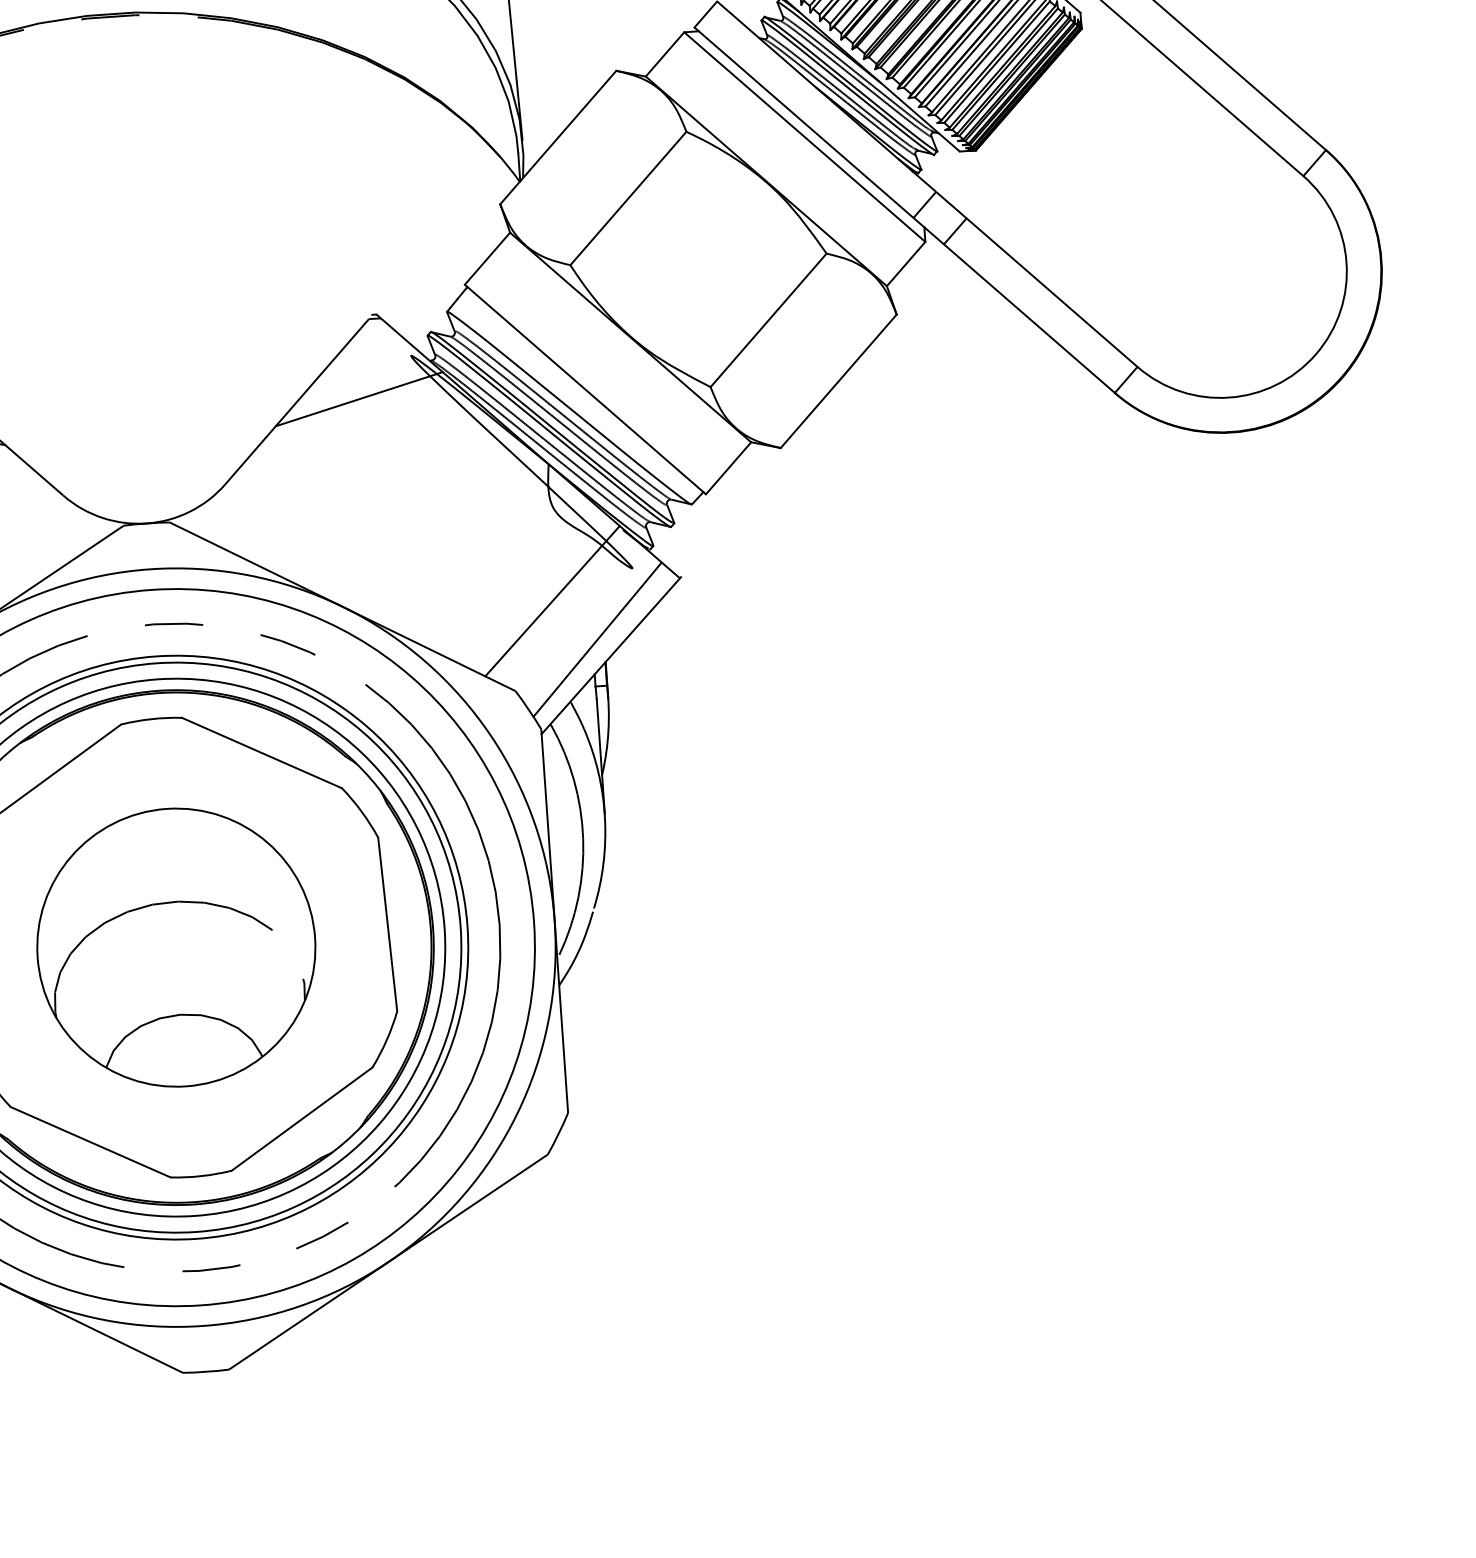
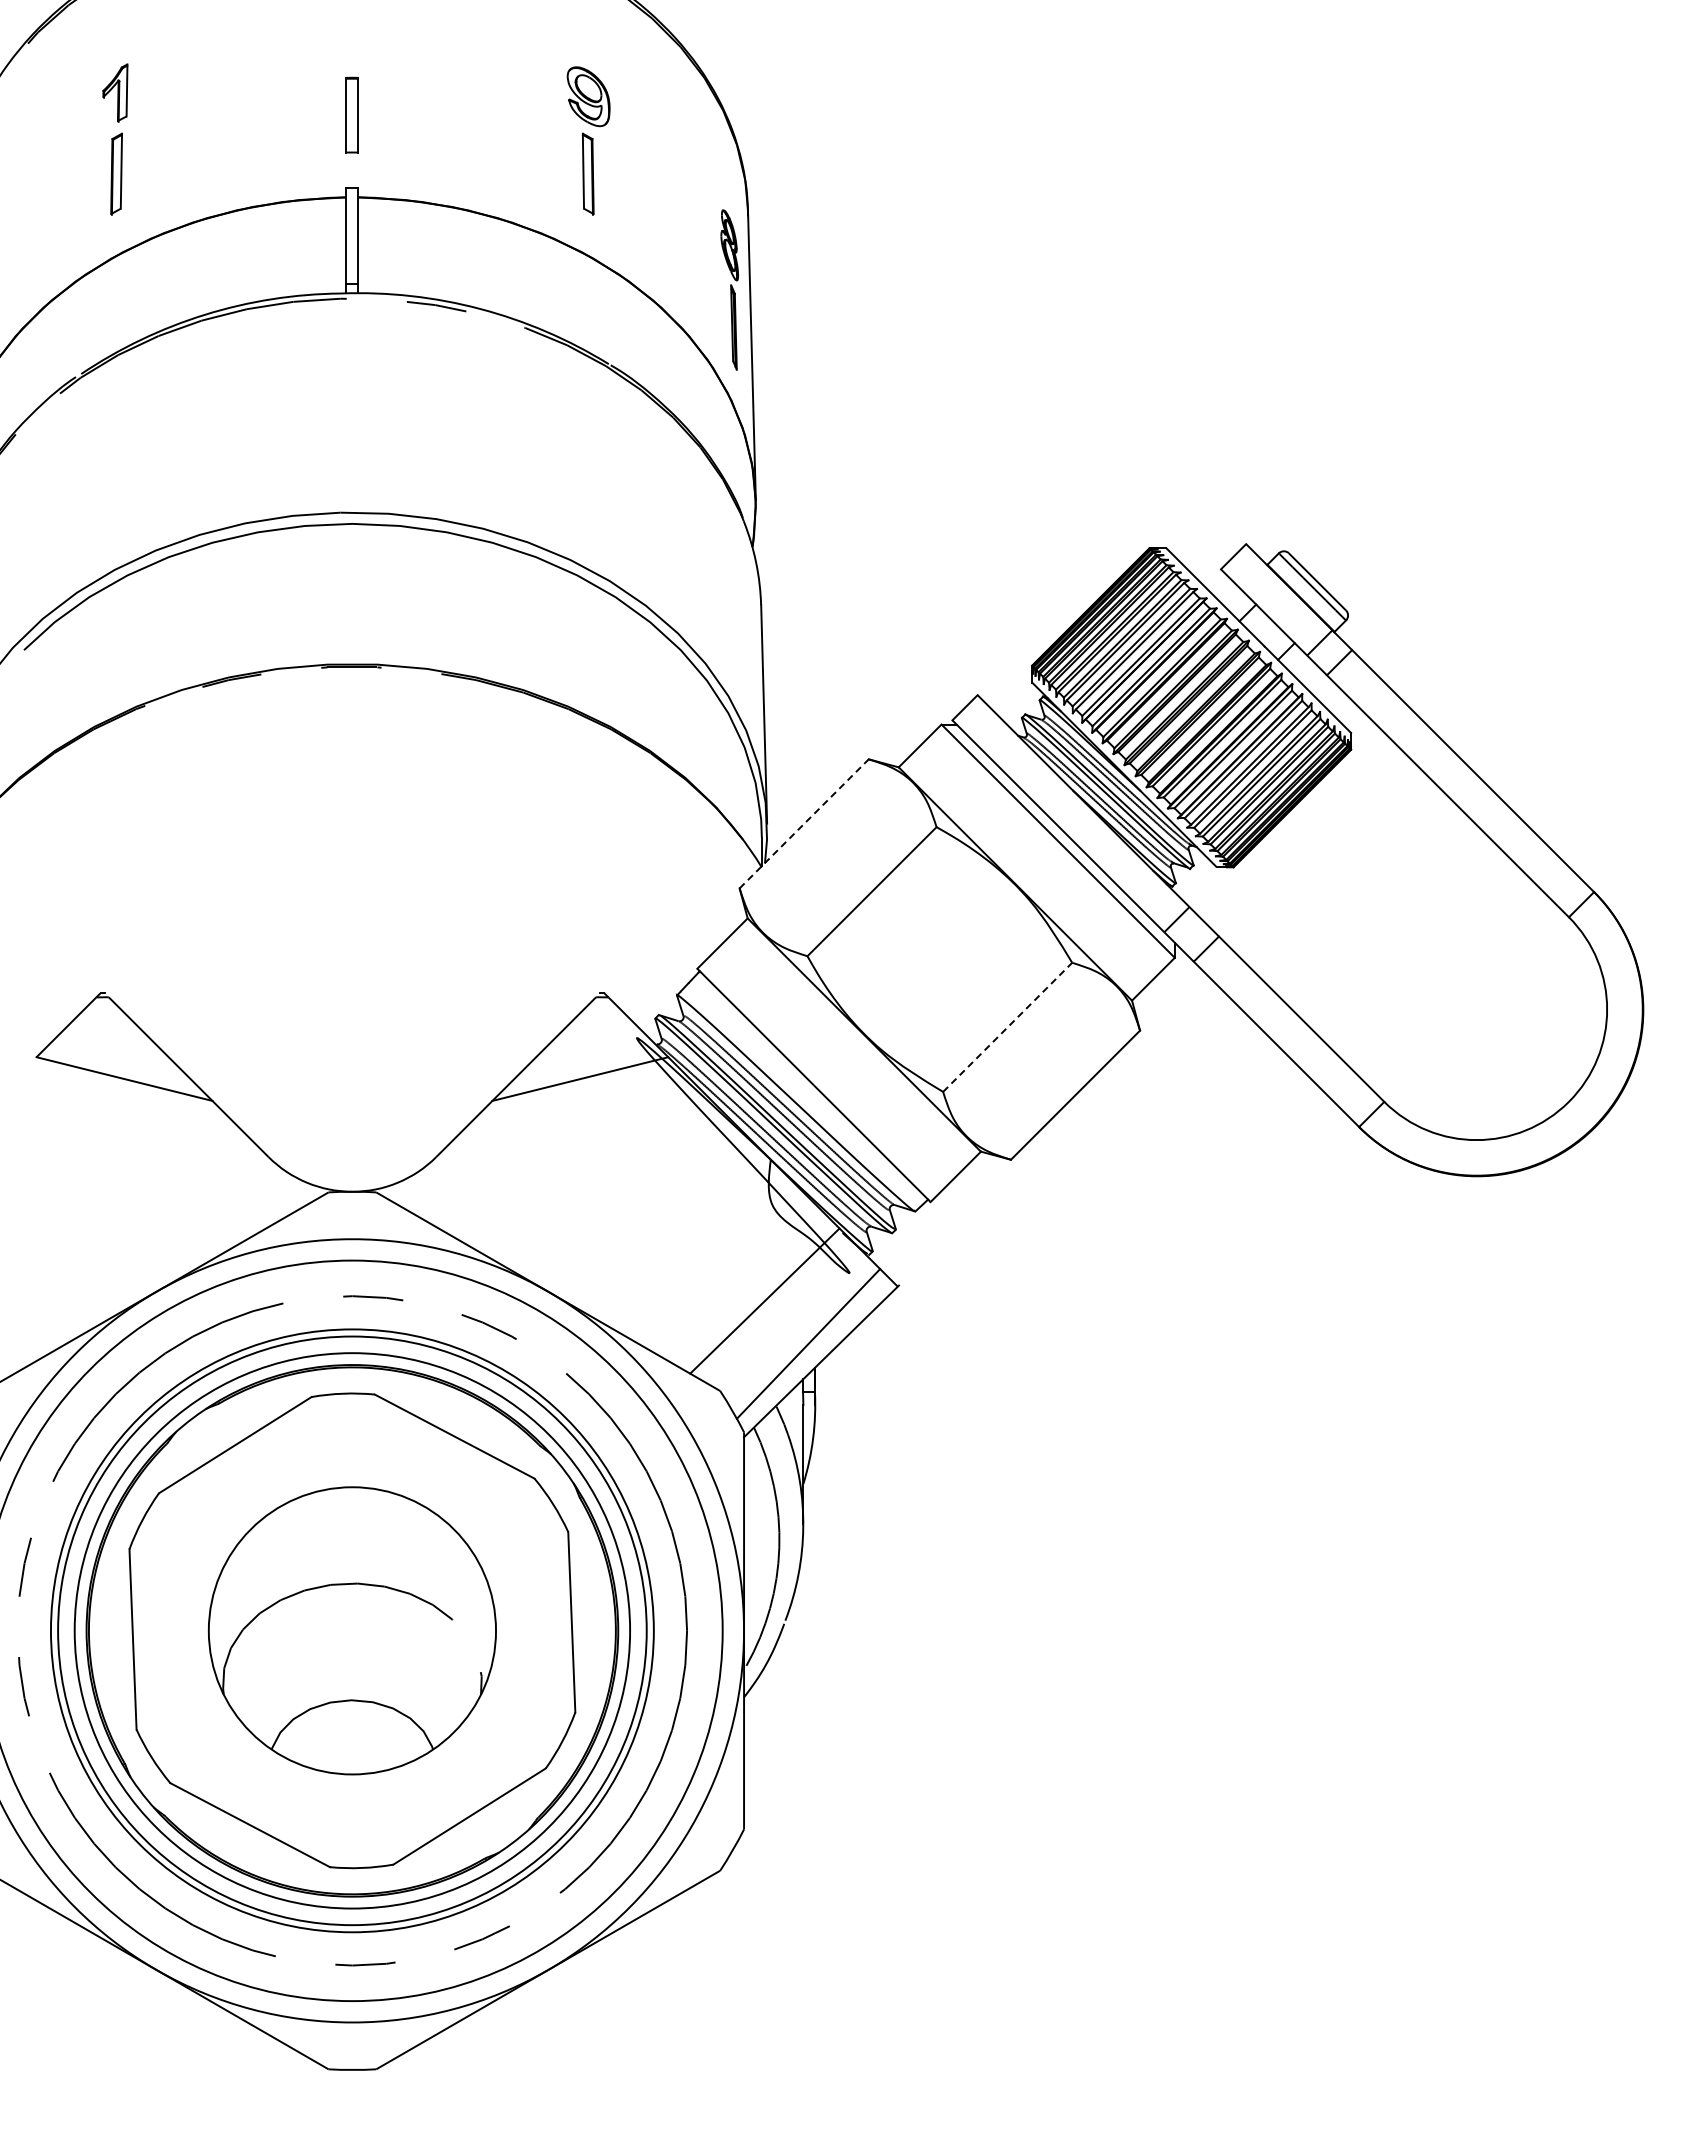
line: (558, 137) -> (804, 823), solid -> dashed
line: (769, 320) -> (1008, 1027), solid -> dashed

